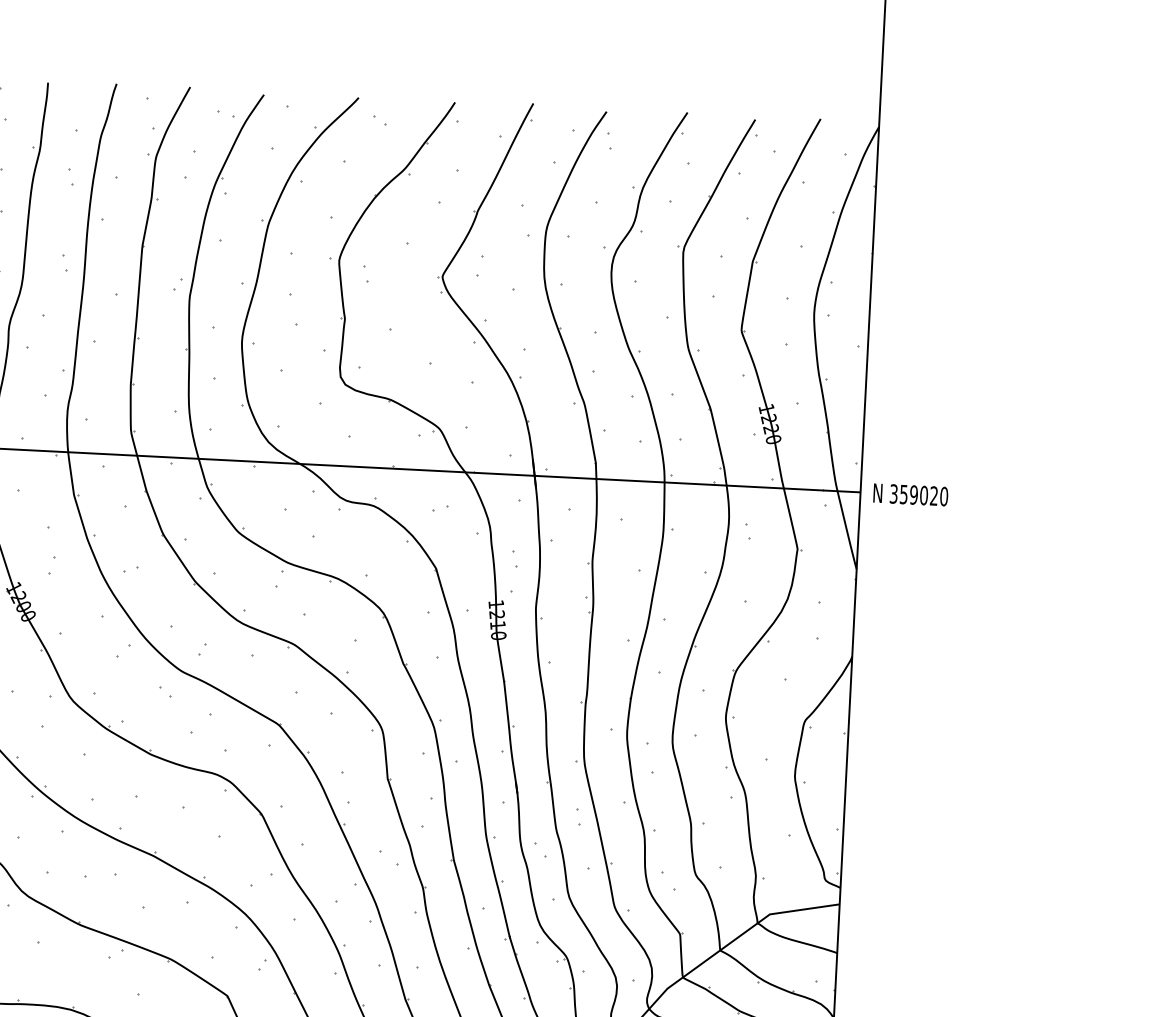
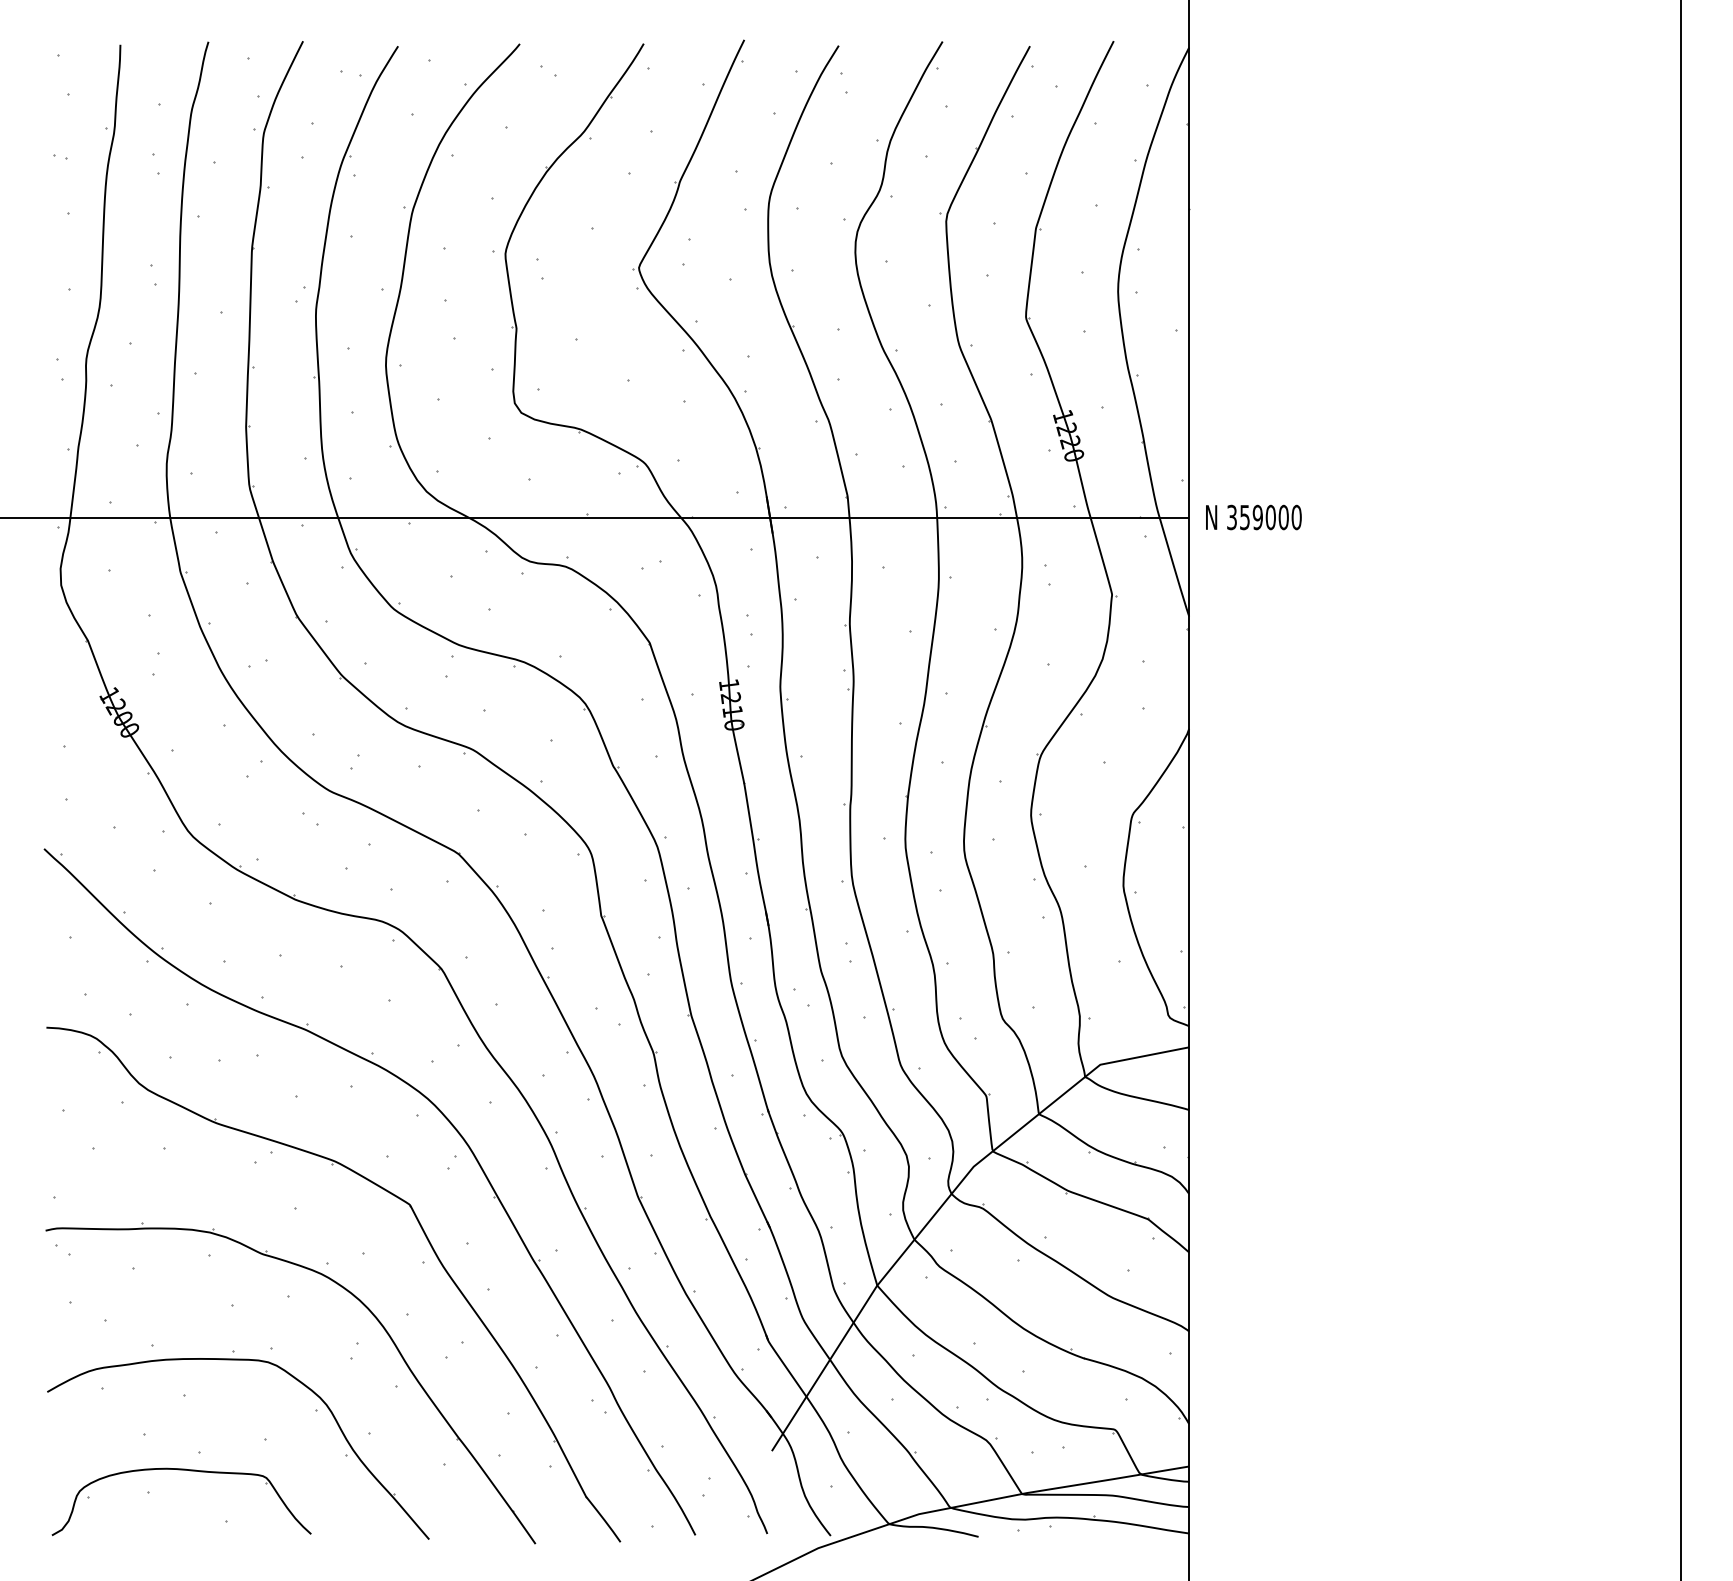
text: (933, 496) -> (1283, 517), 359020 -> 359000

